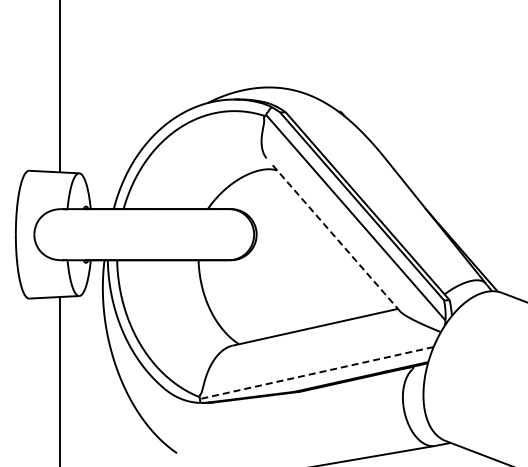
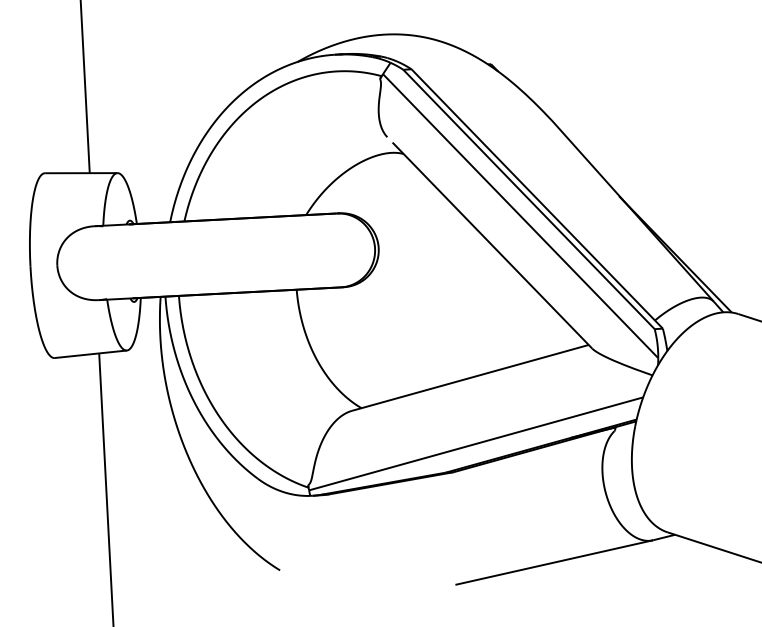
line: (334, 236) -> (491, 245), dashed -> solid
line: (316, 373) -> (475, 444), dashed -> solid

